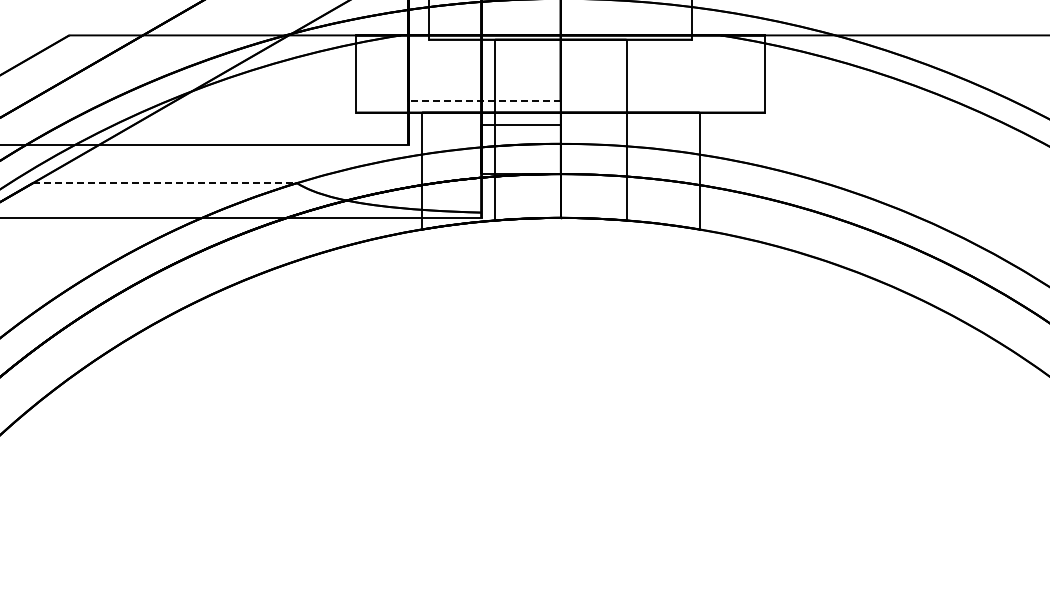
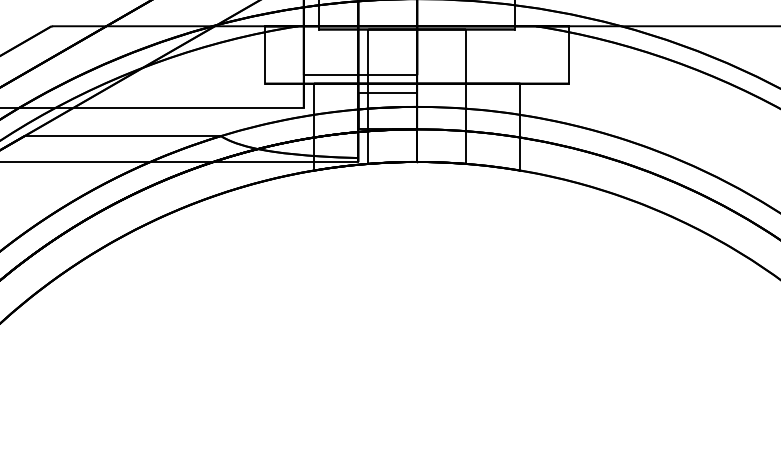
line: (484, 101) -> (360, 75), dashed -> solid
line: (165, 183) -> (123, 136), dashed -> solid

